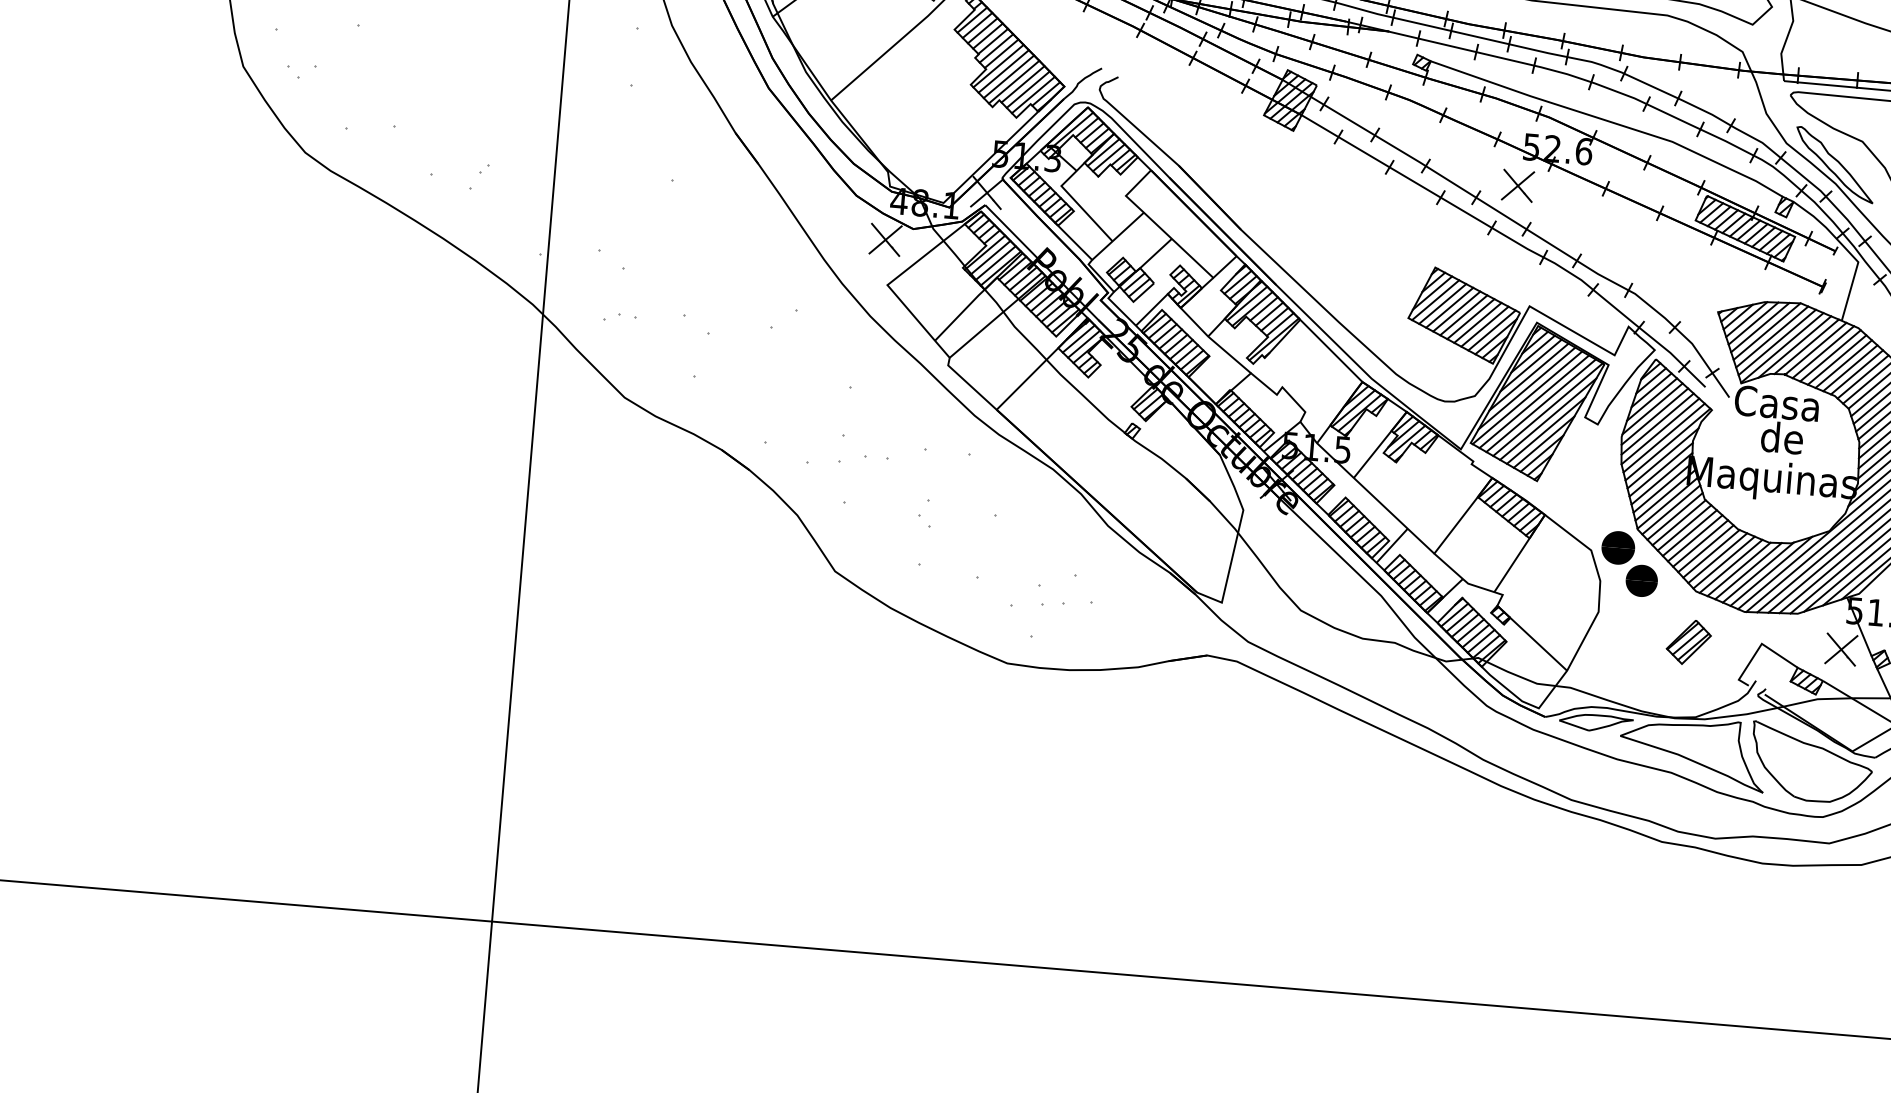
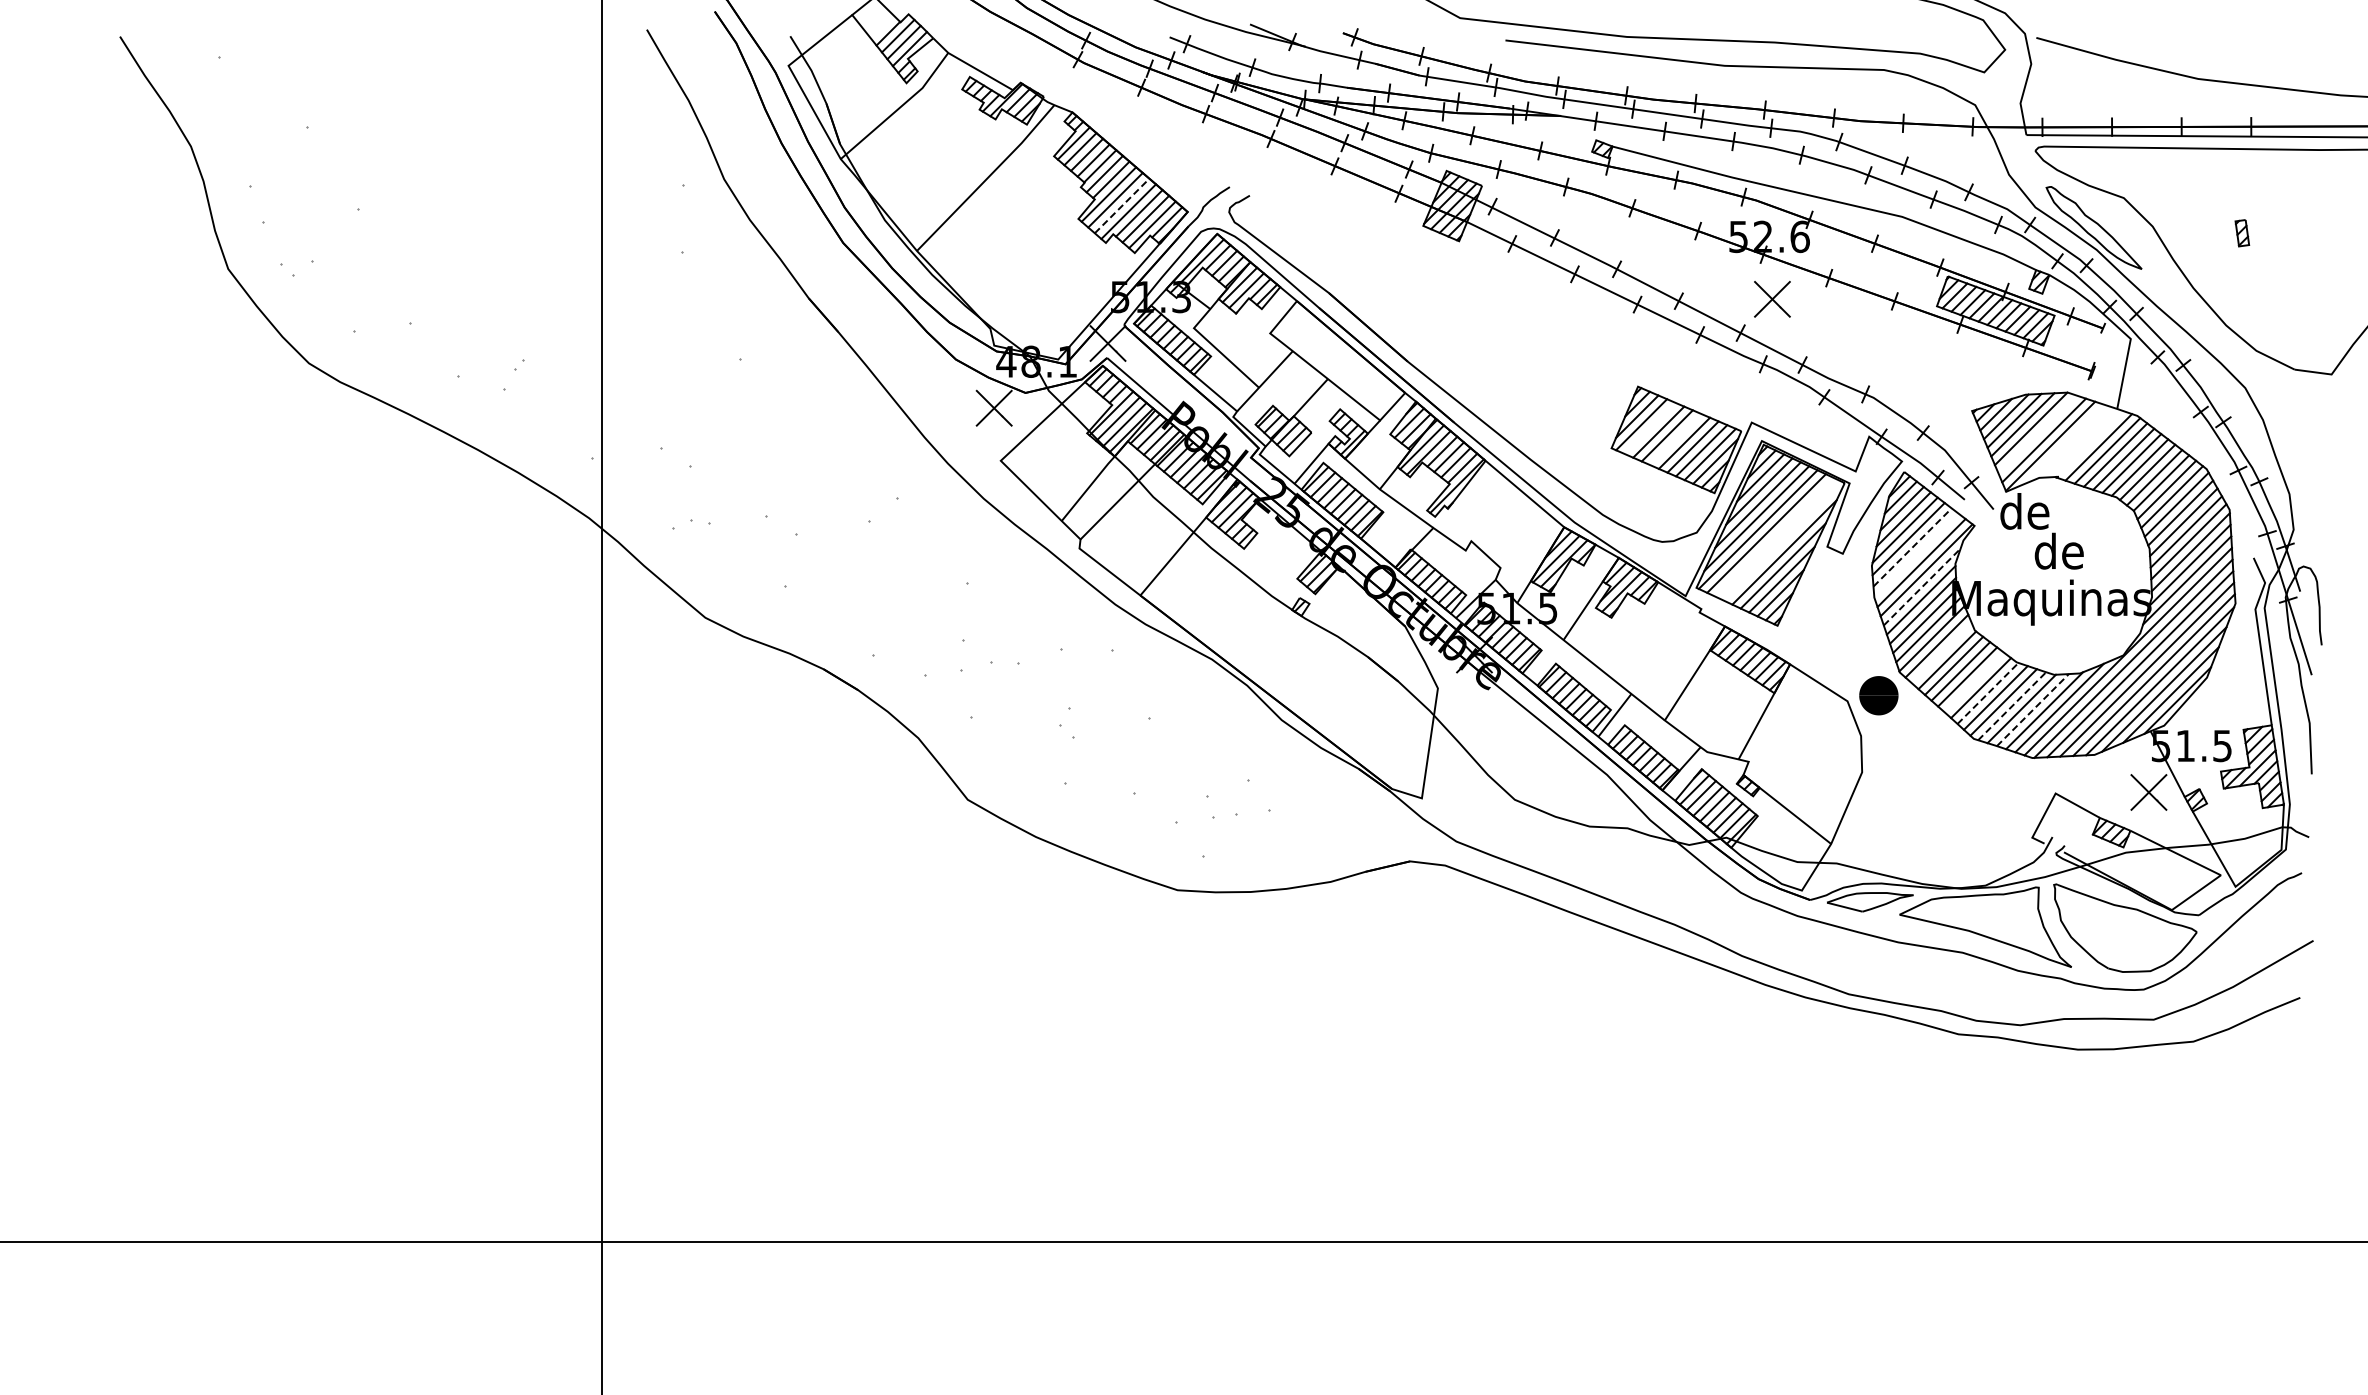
line: (1009, 76) -> (1122, 205), solid -> dashed
part: (1518, 186) -> (1772, 299), moved
line: (1442, 303) -> (1649, 427), removed
line: (1463, 315) -> (1675, 439), removed
line: (1772, 336) -> (2037, 434), removed
line: (1794, 346) -> (2064, 443), removed
line: (1806, 346) -> (2078, 442), removed
line: (1815, 348) -> (2089, 443), removed
text: (1776, 403) -> (2049, 511), Casa -> de
line: (1540, 405) -> (1774, 537), removed
line: (1548, 409) -> (1783, 541), removed
line: (1657, 424) -> (1912, 547), solid -> dashed
line: (1660, 431) -> (1916, 555), removed
line: (1663, 458) -> (1922, 586), solid -> dashed
line: (1674, 516) -> (1941, 653), removed
line: (1700, 543) -> (1974, 682), removed
line: (1711, 553) -> (1988, 693), solid -> dashed
line: (1731, 565) -> (2012, 705), solid -> dashed
line: (1748, 571) -> (2032, 710), solid -> dashed
part: (1641, 580) -> (1909, 731), removed
part: (1689, 641) -> (1970, 798), removed

